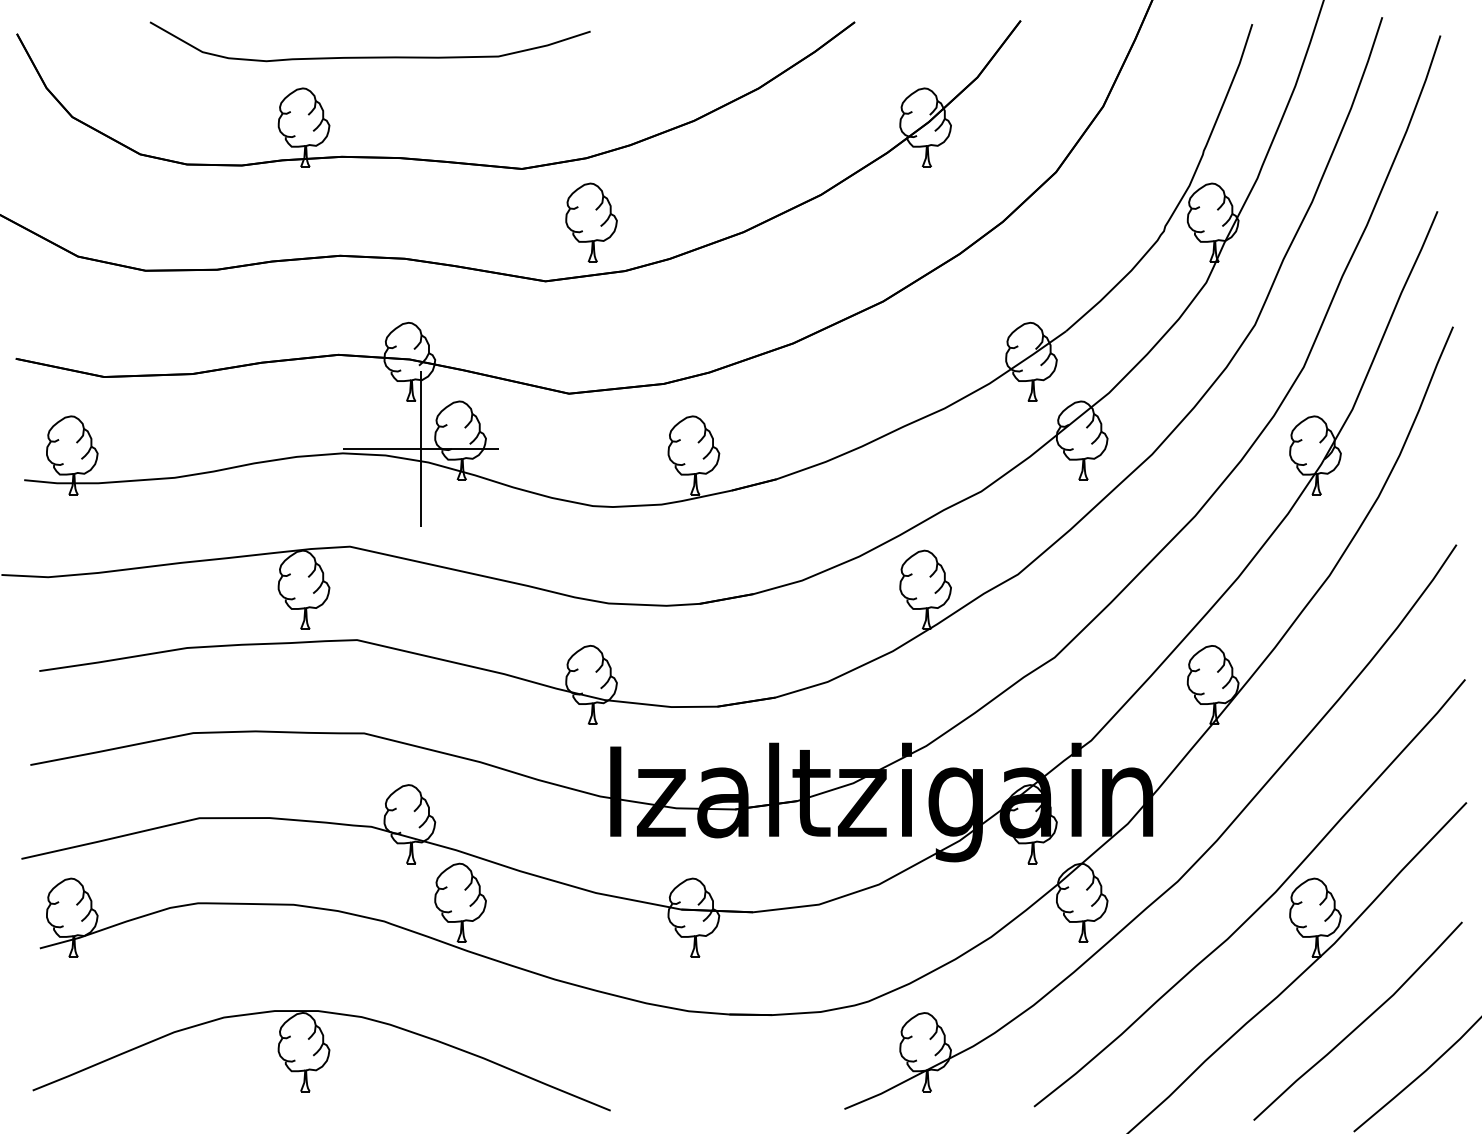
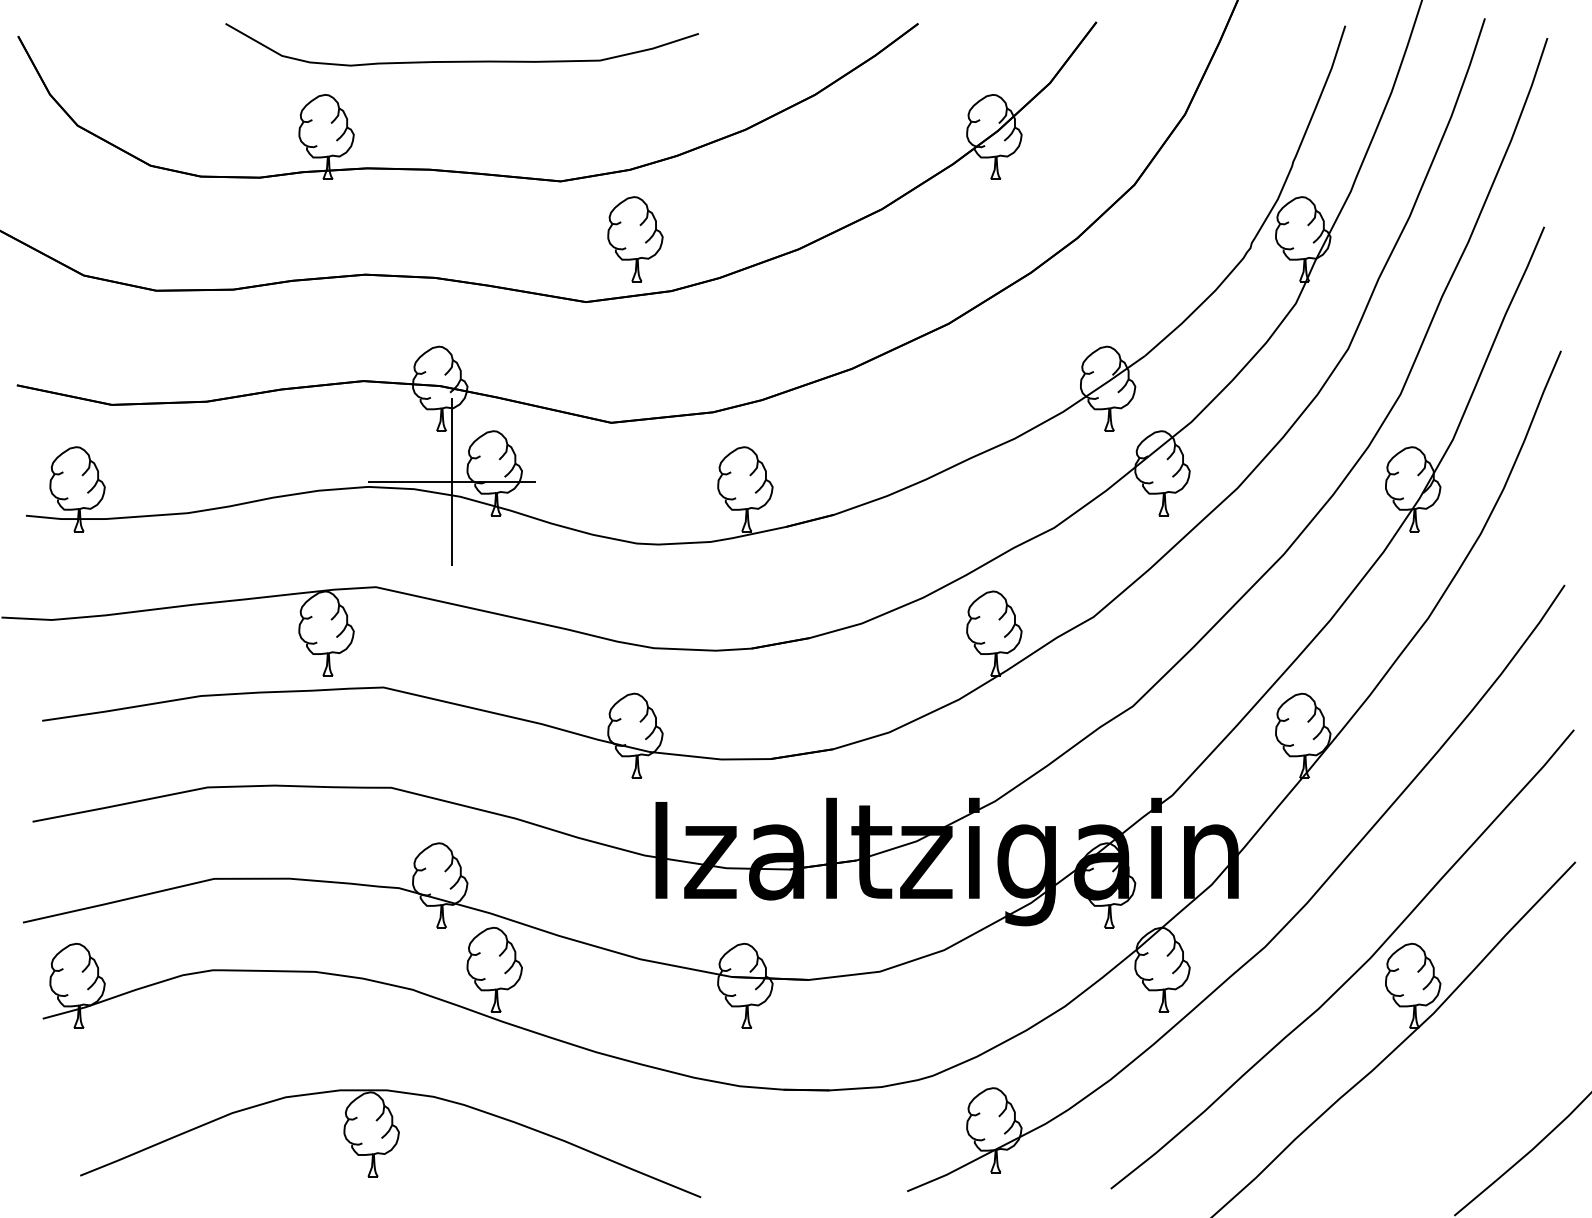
curve: (369, 56) -> (461, 60), moved
curve: (1360, 1023) -> (1461, 1099), removed
part: (321, 1060) -> (390, 1143), moved

